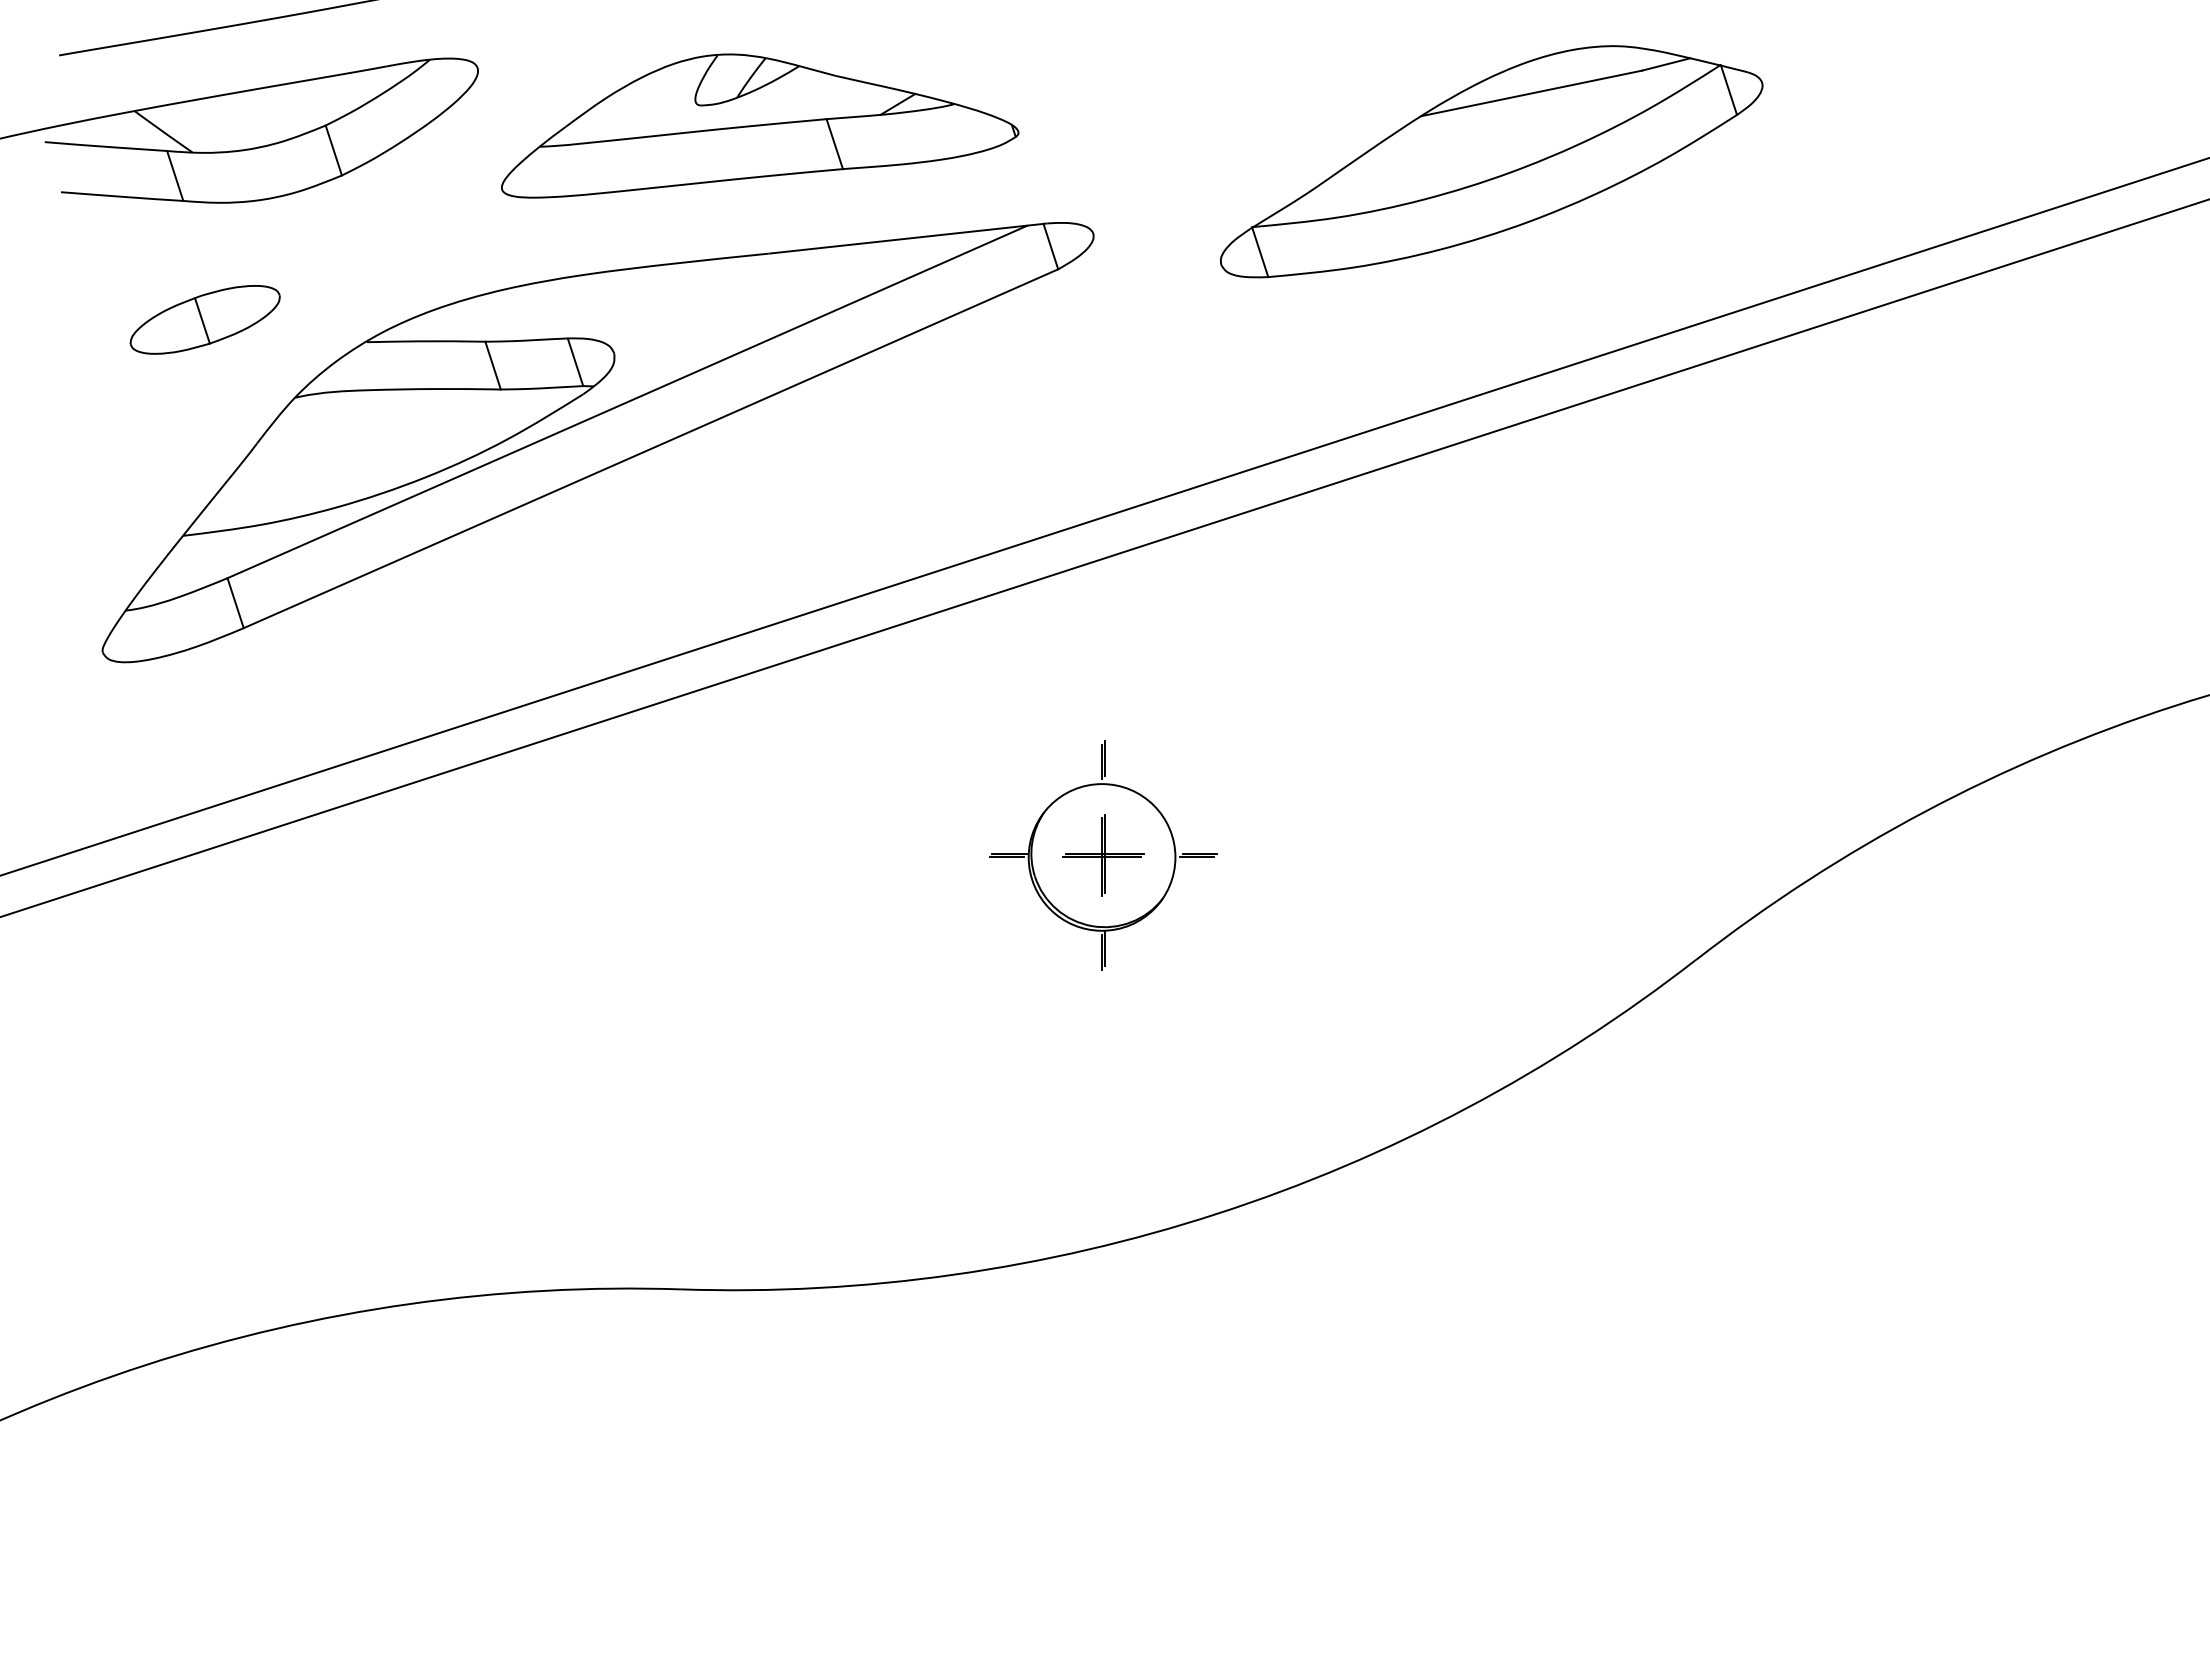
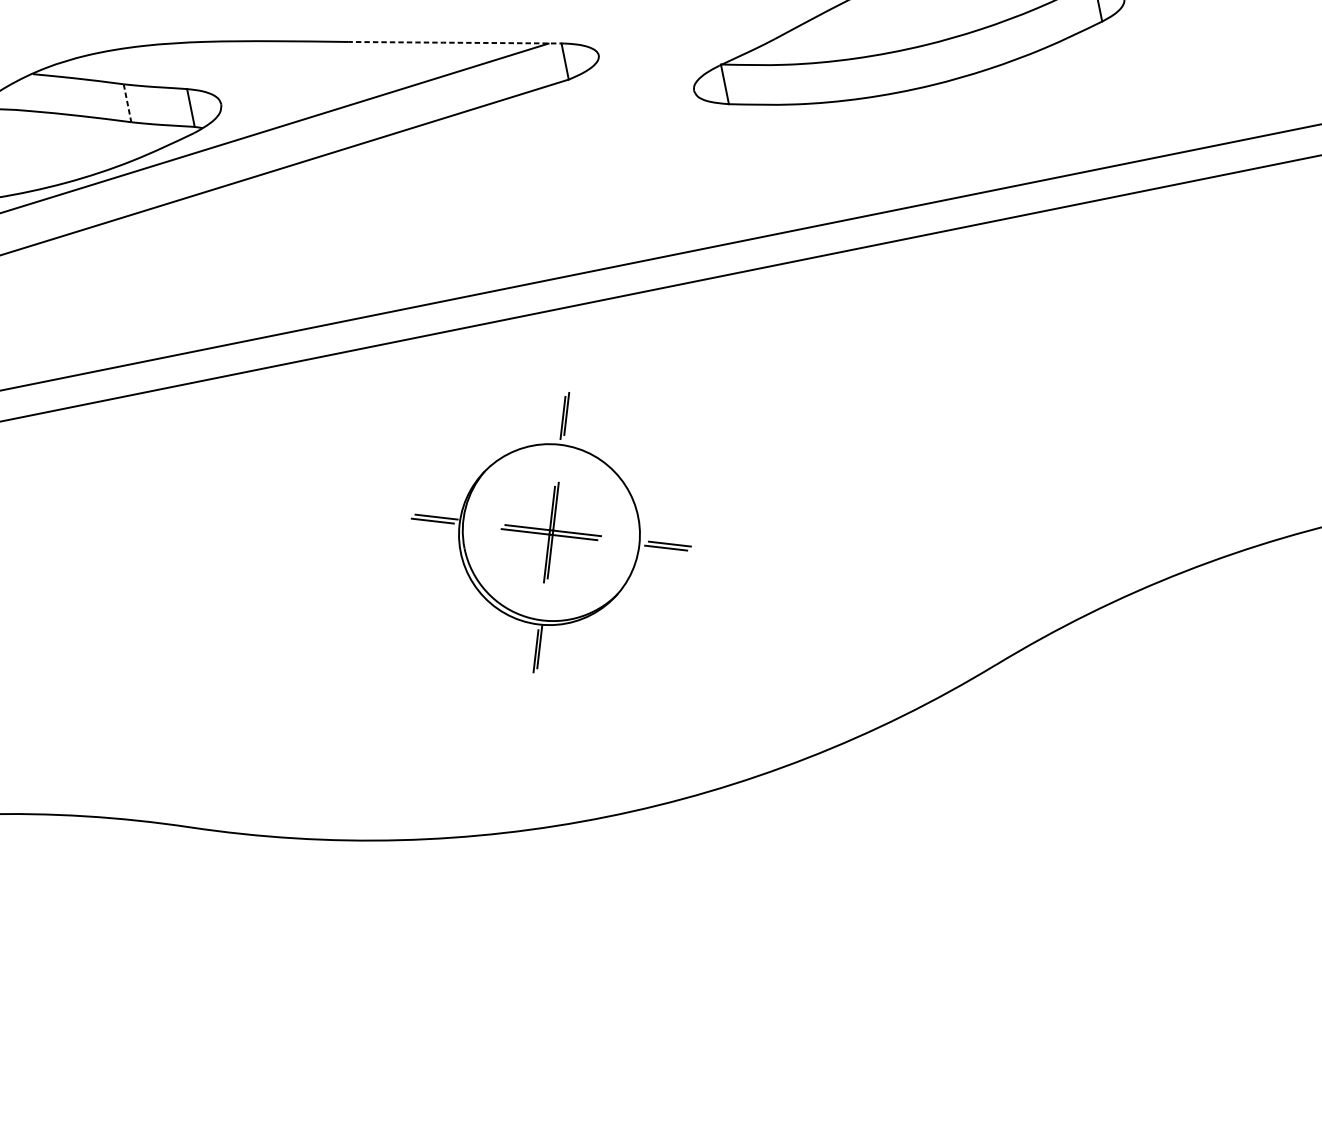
line: (906, 238) -> (455, 42), solid -> dashed
line: (493, 366) -> (127, 103), solid -> dashed
part: (1103, 855) -> (551, 532), size x1.6

